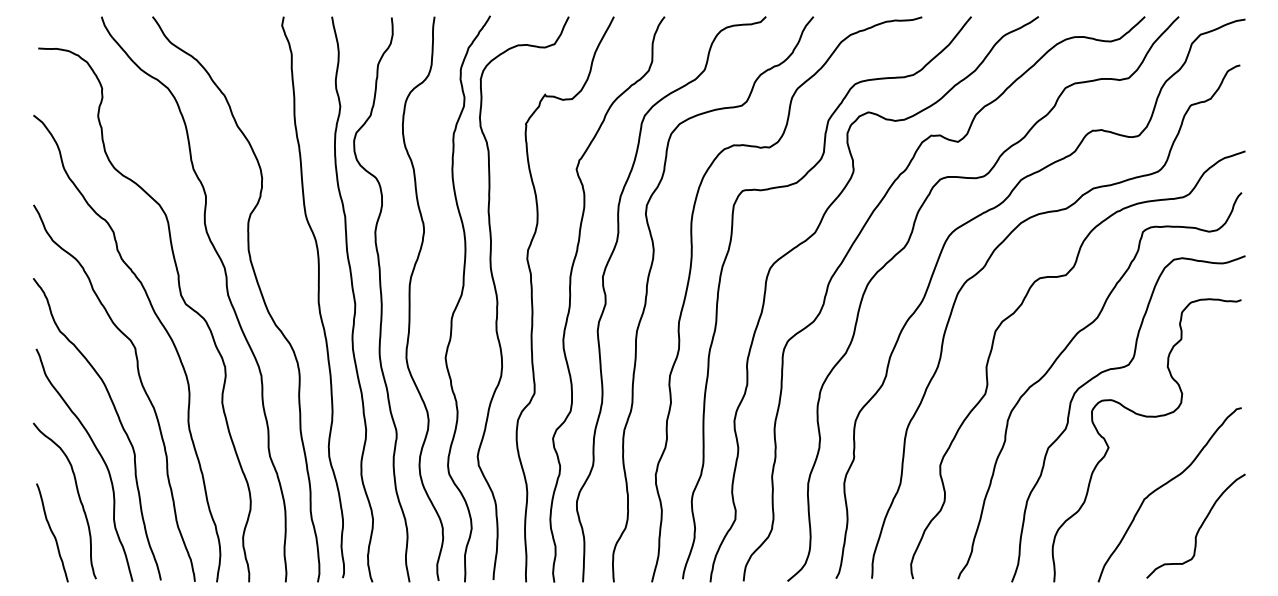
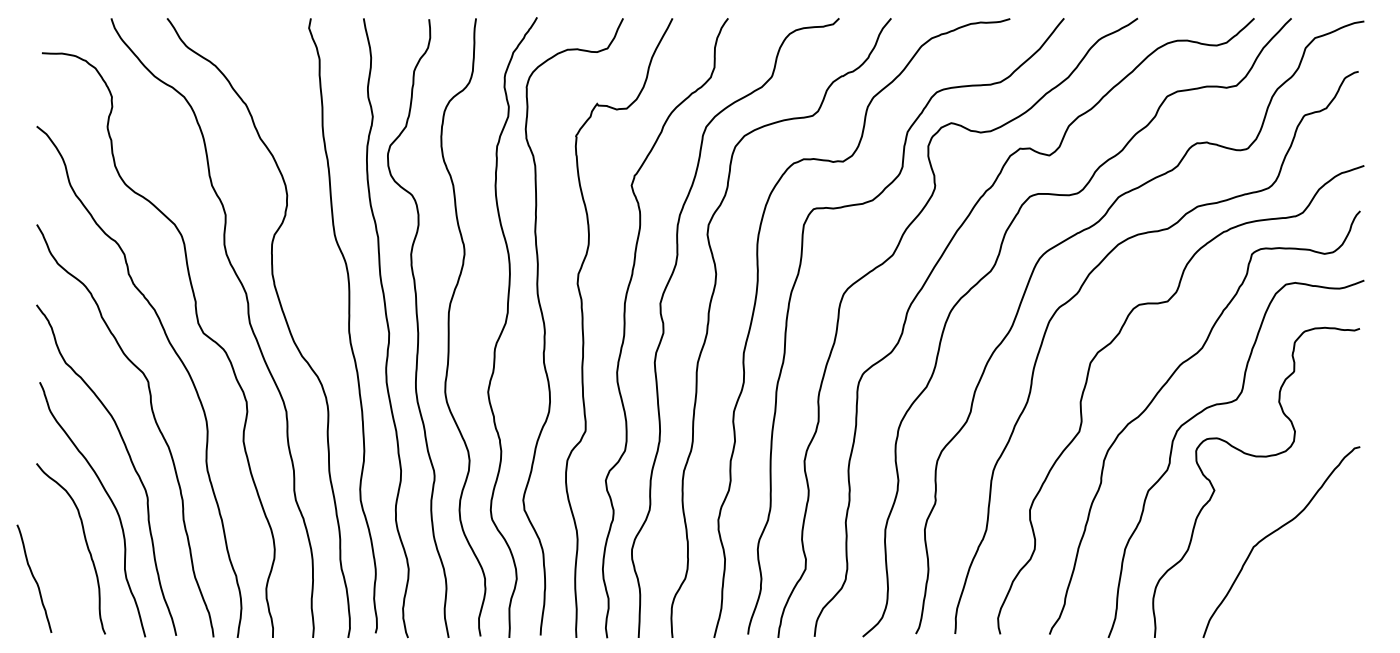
curve: (1198, 528) -> (1312, 579), removed
curve: (52, 532) -> (34, 578), moved

